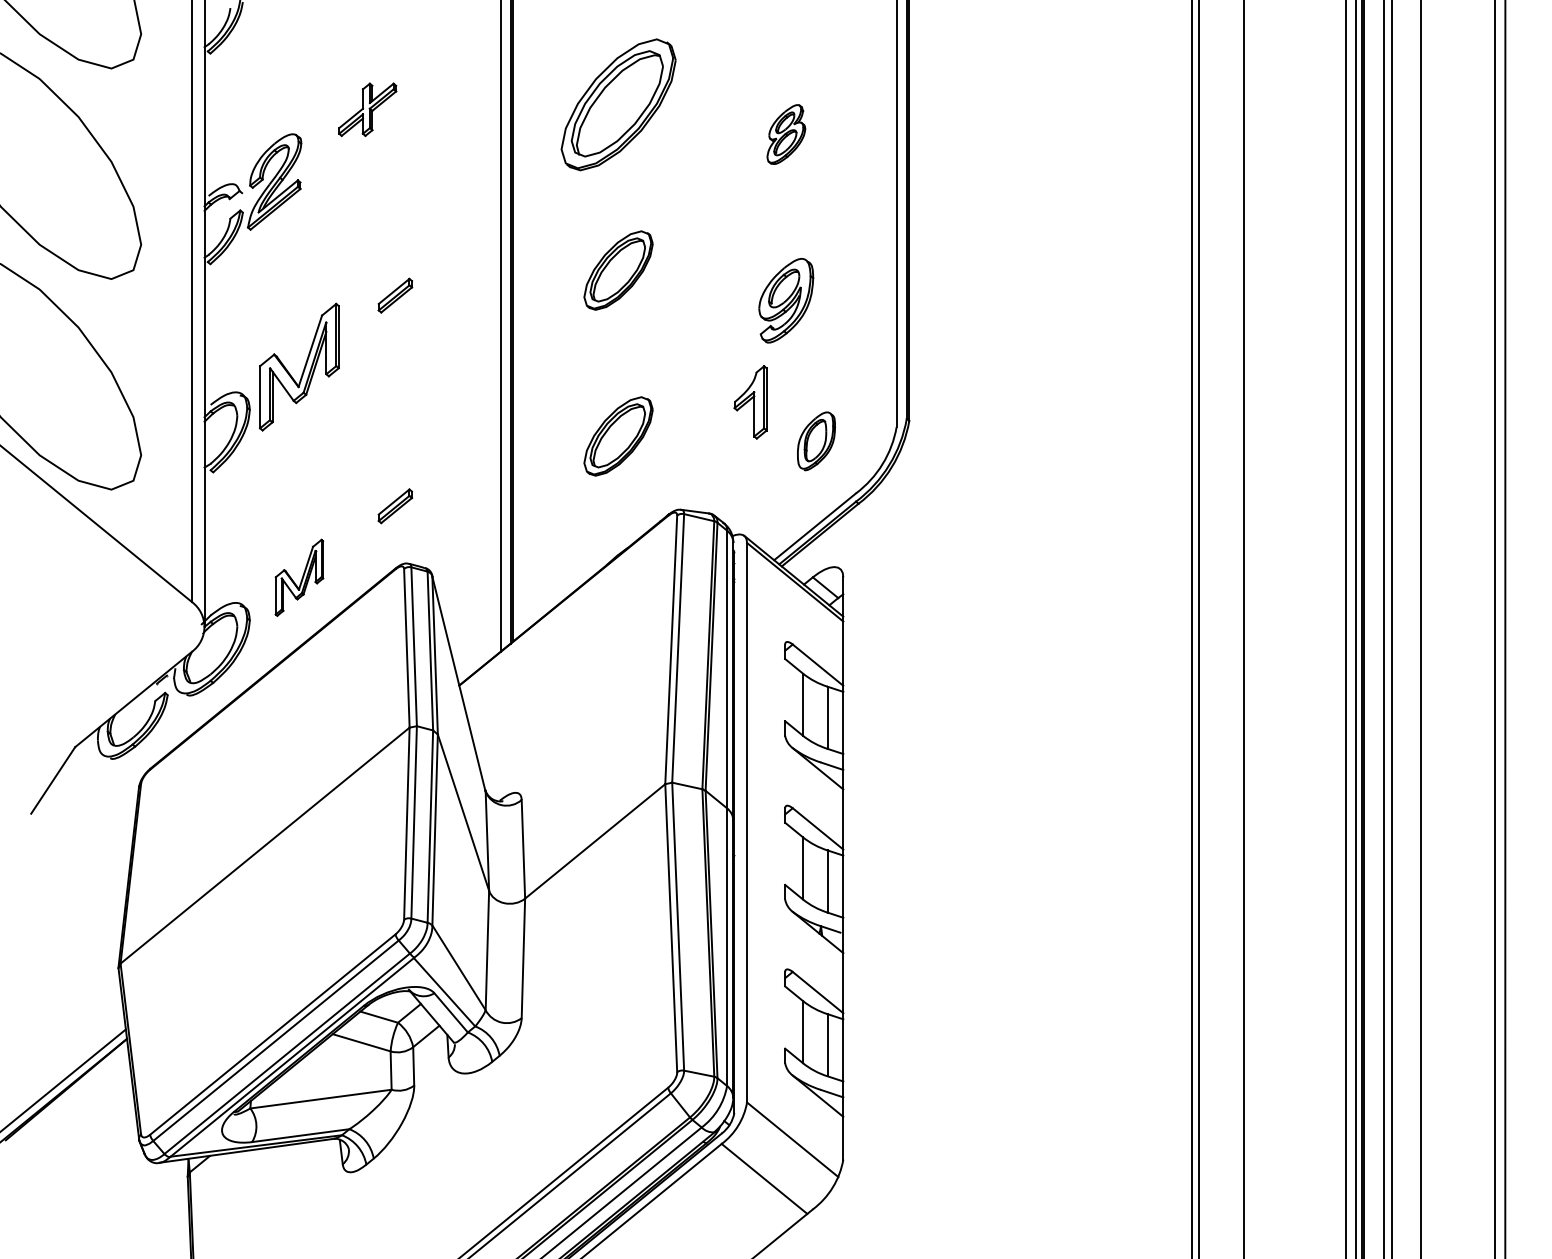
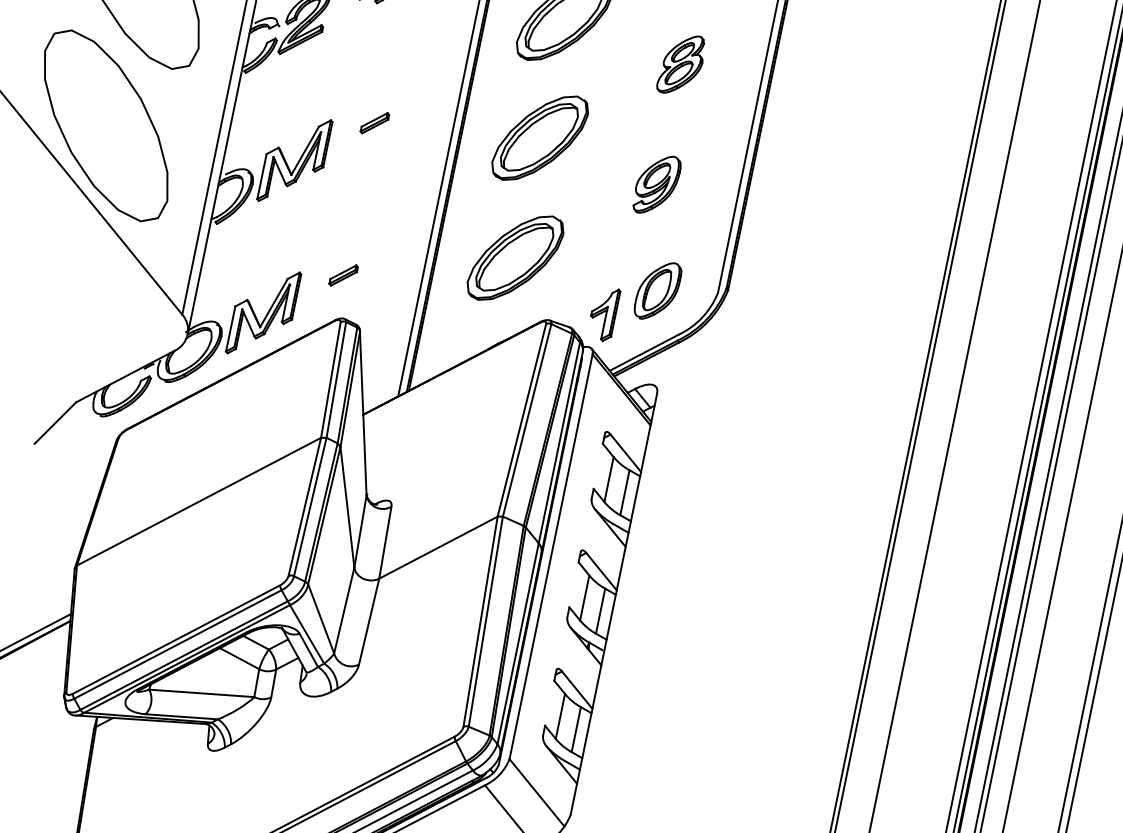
part: (786, 134) -> (681, 64), size x1.43
part: (618, 270) -> (540, 138), size x1.67
part: (750, 402) -> (603, 313), moved
part: (618, 436) -> (515, 258), size x1.67
part: (816, 441) -> (657, 291), size x1.43
part: (299, 577) -> (263, 312), size x1.67

